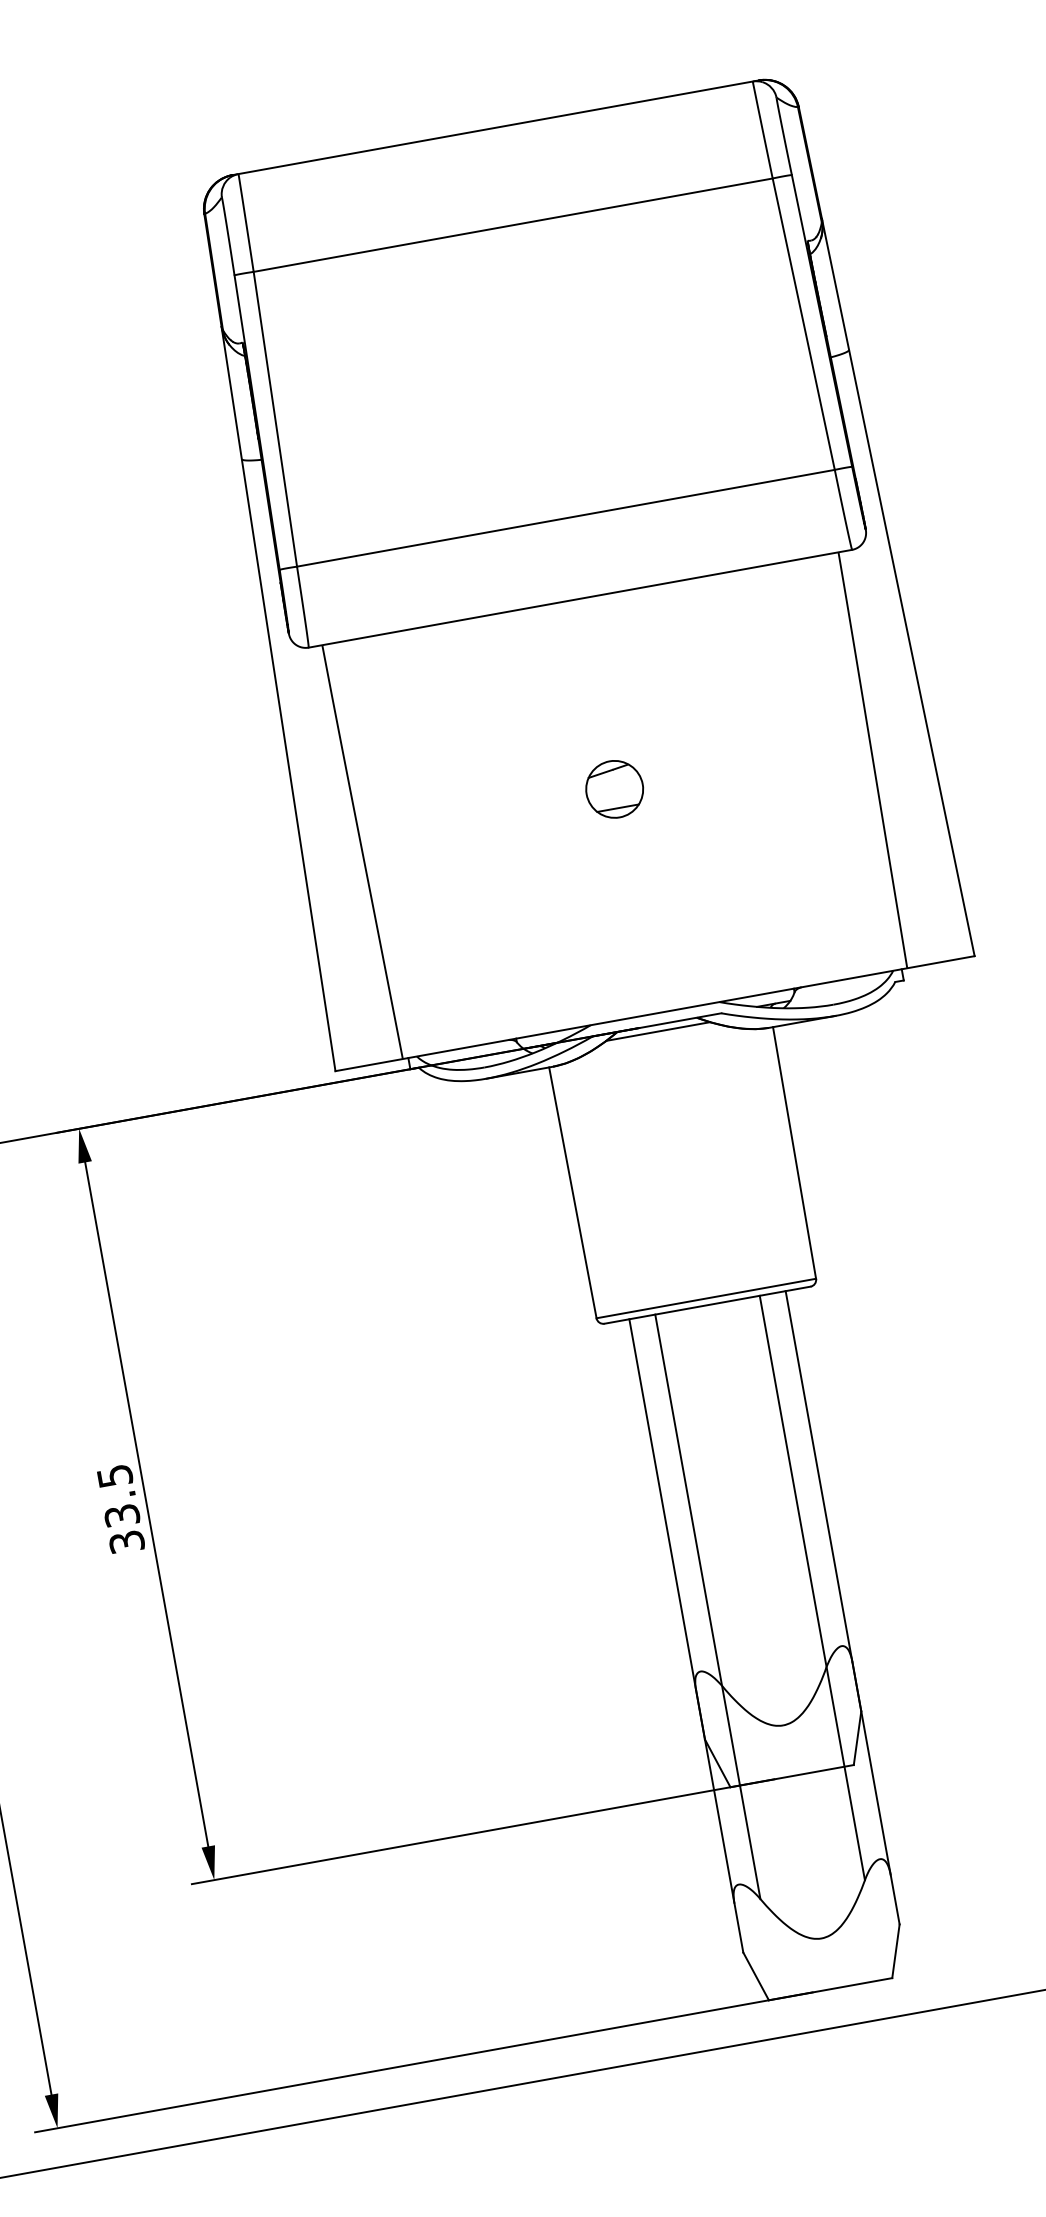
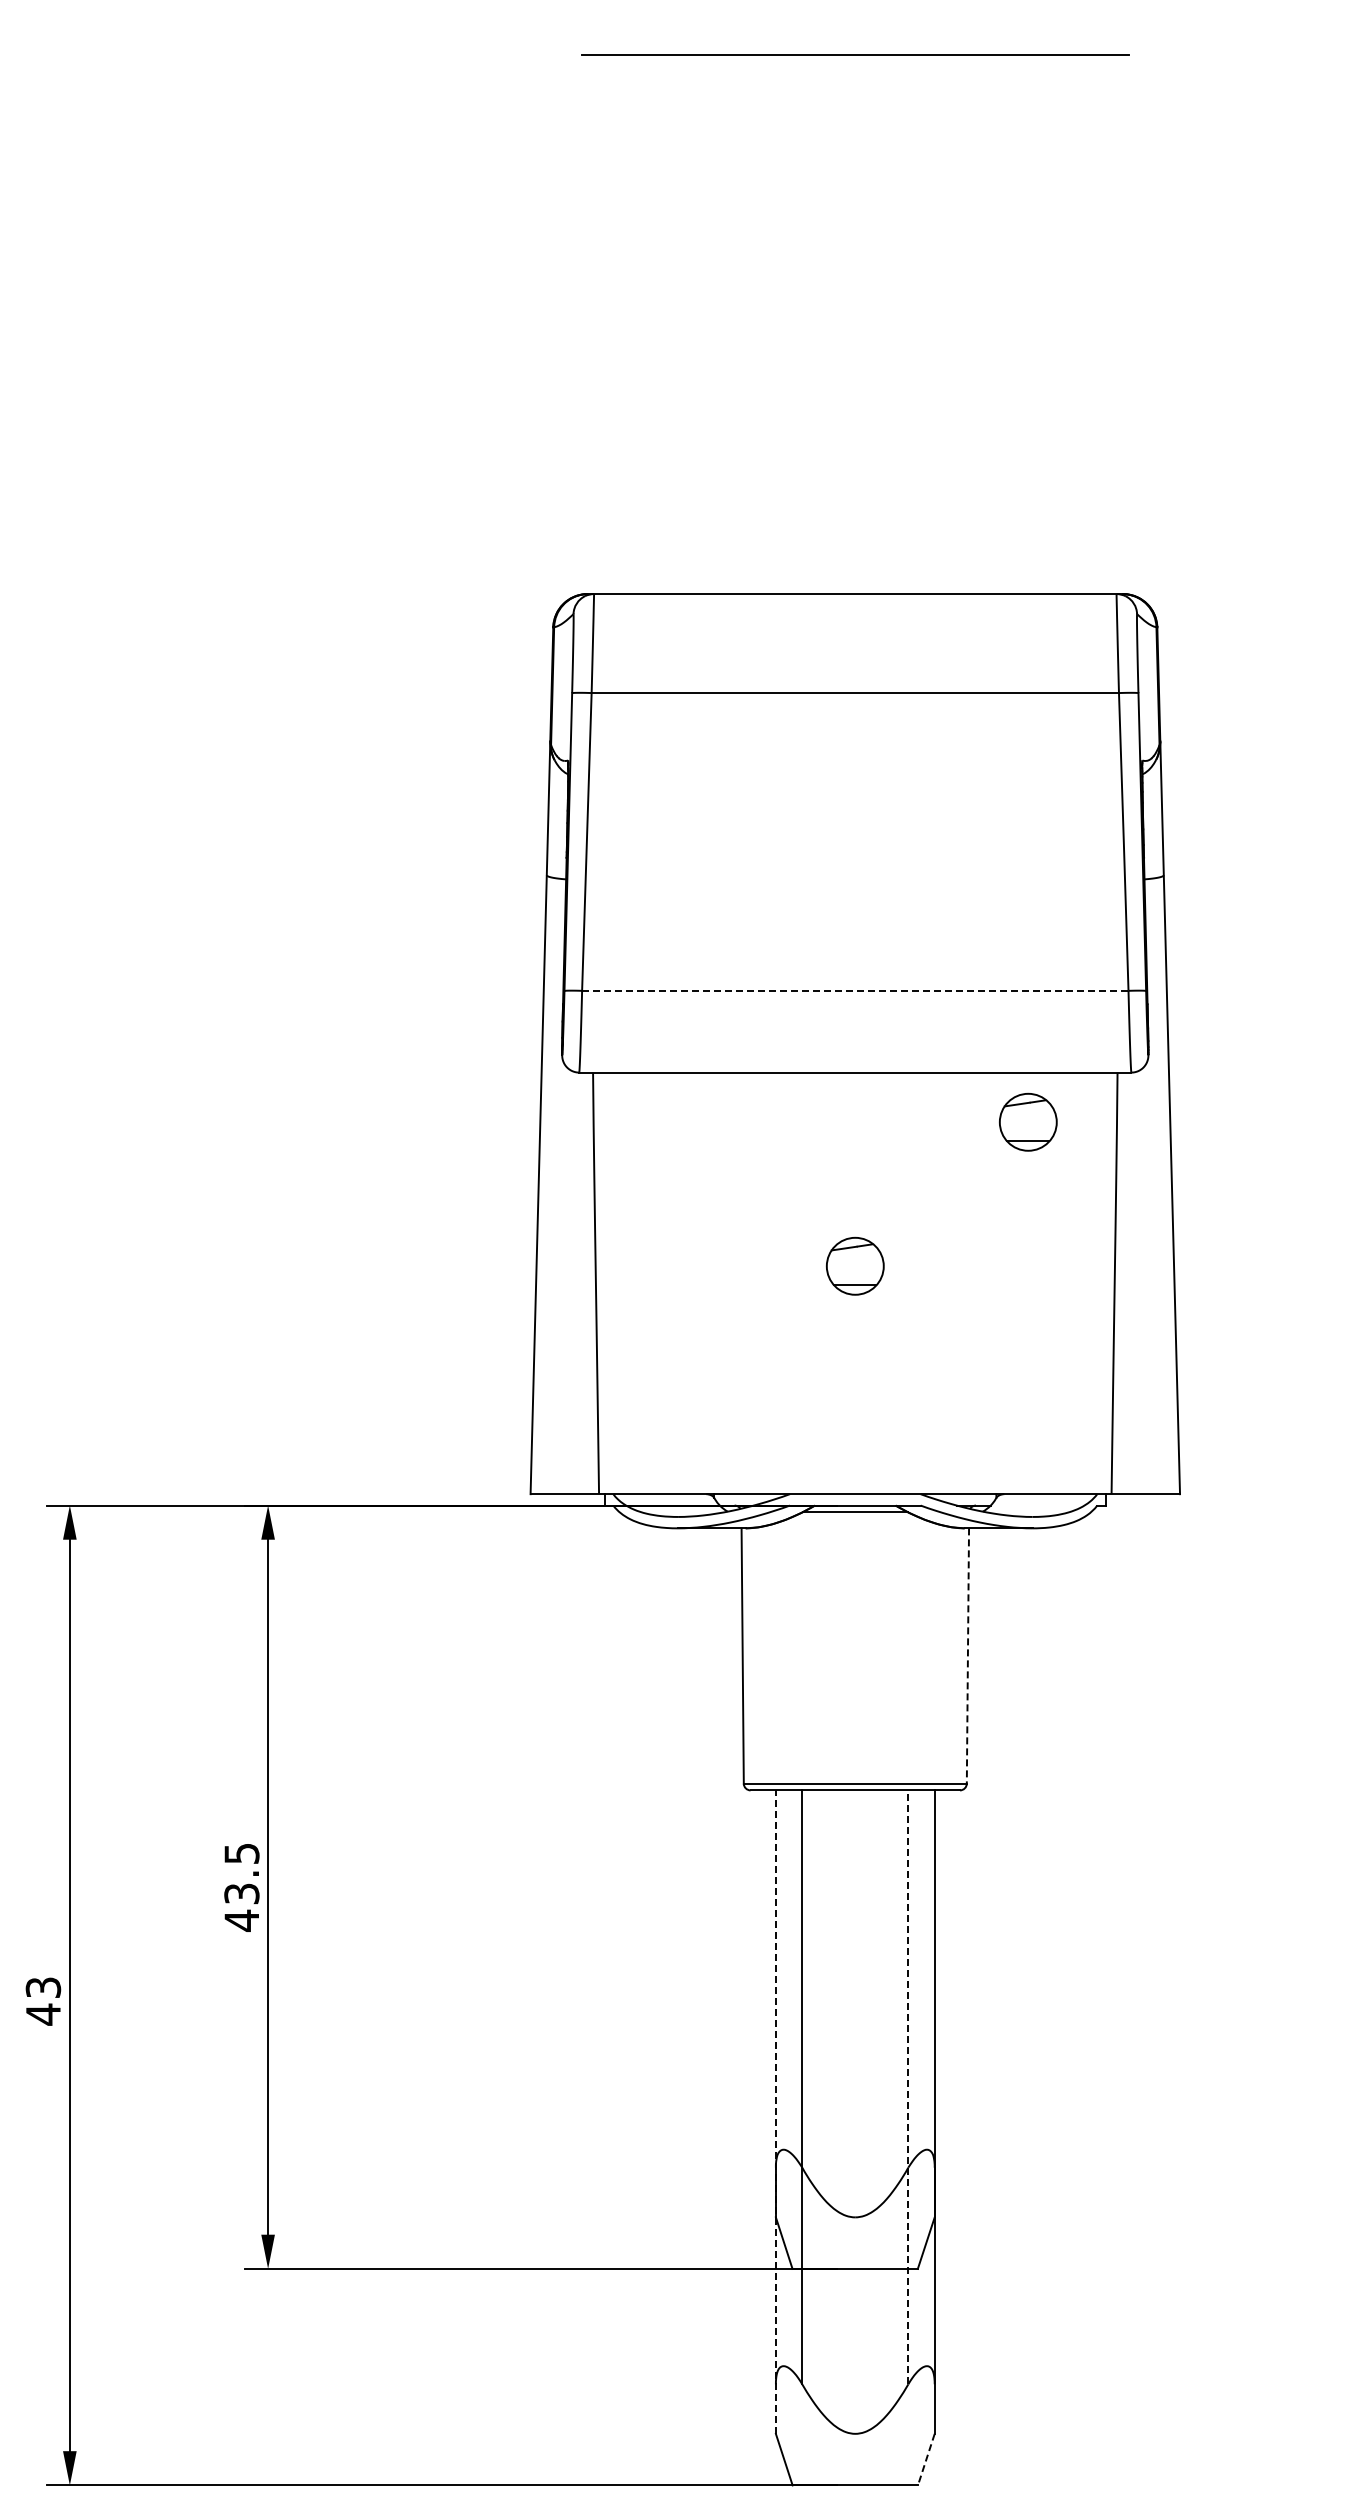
line: (566, 517) -> (855, 990), solid -> dashed
part: (759, 616) -> (1028, 1121), added
line: (794, 1153) -> (967, 1656), solid -> dashed
text: (126, 1541) -> (241, 1920), 33.5 -> 43.5
line: (812, 1588) -> (908, 2087), solid -> dashed
line: (686, 1636) -> (775, 2112), solid -> dashed
line: (896, 1952) -> (926, 2460), solid -> dashed

